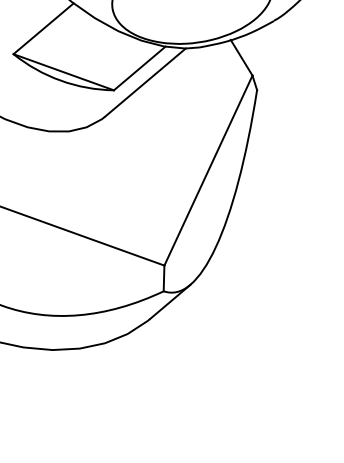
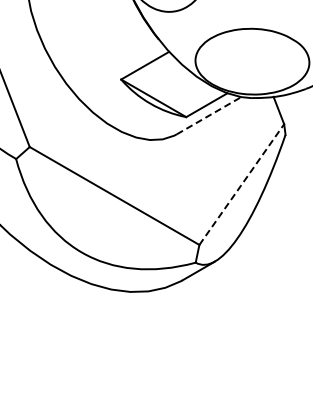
line: (145, 82) -> (209, 115), solid -> dashed
line: (208, 170) -> (241, 184), solid -> dashed

